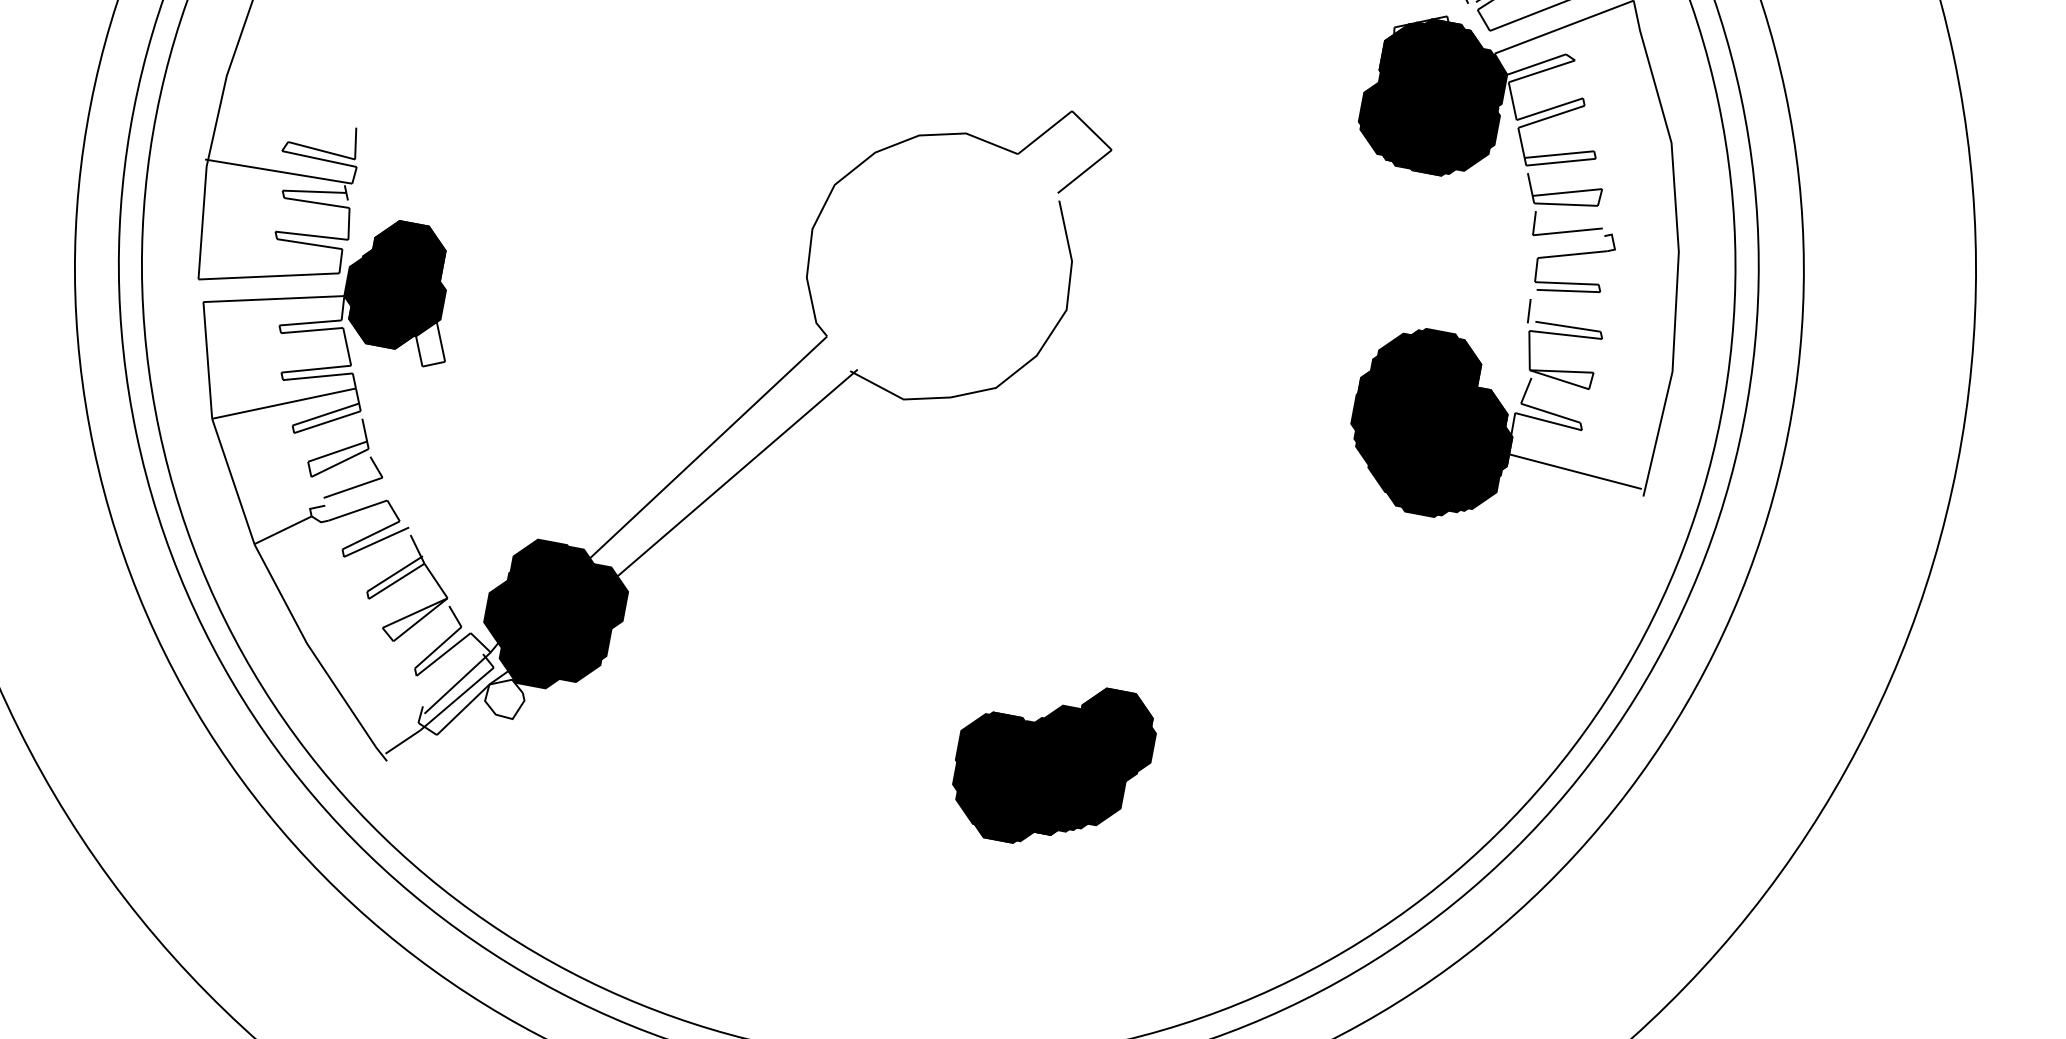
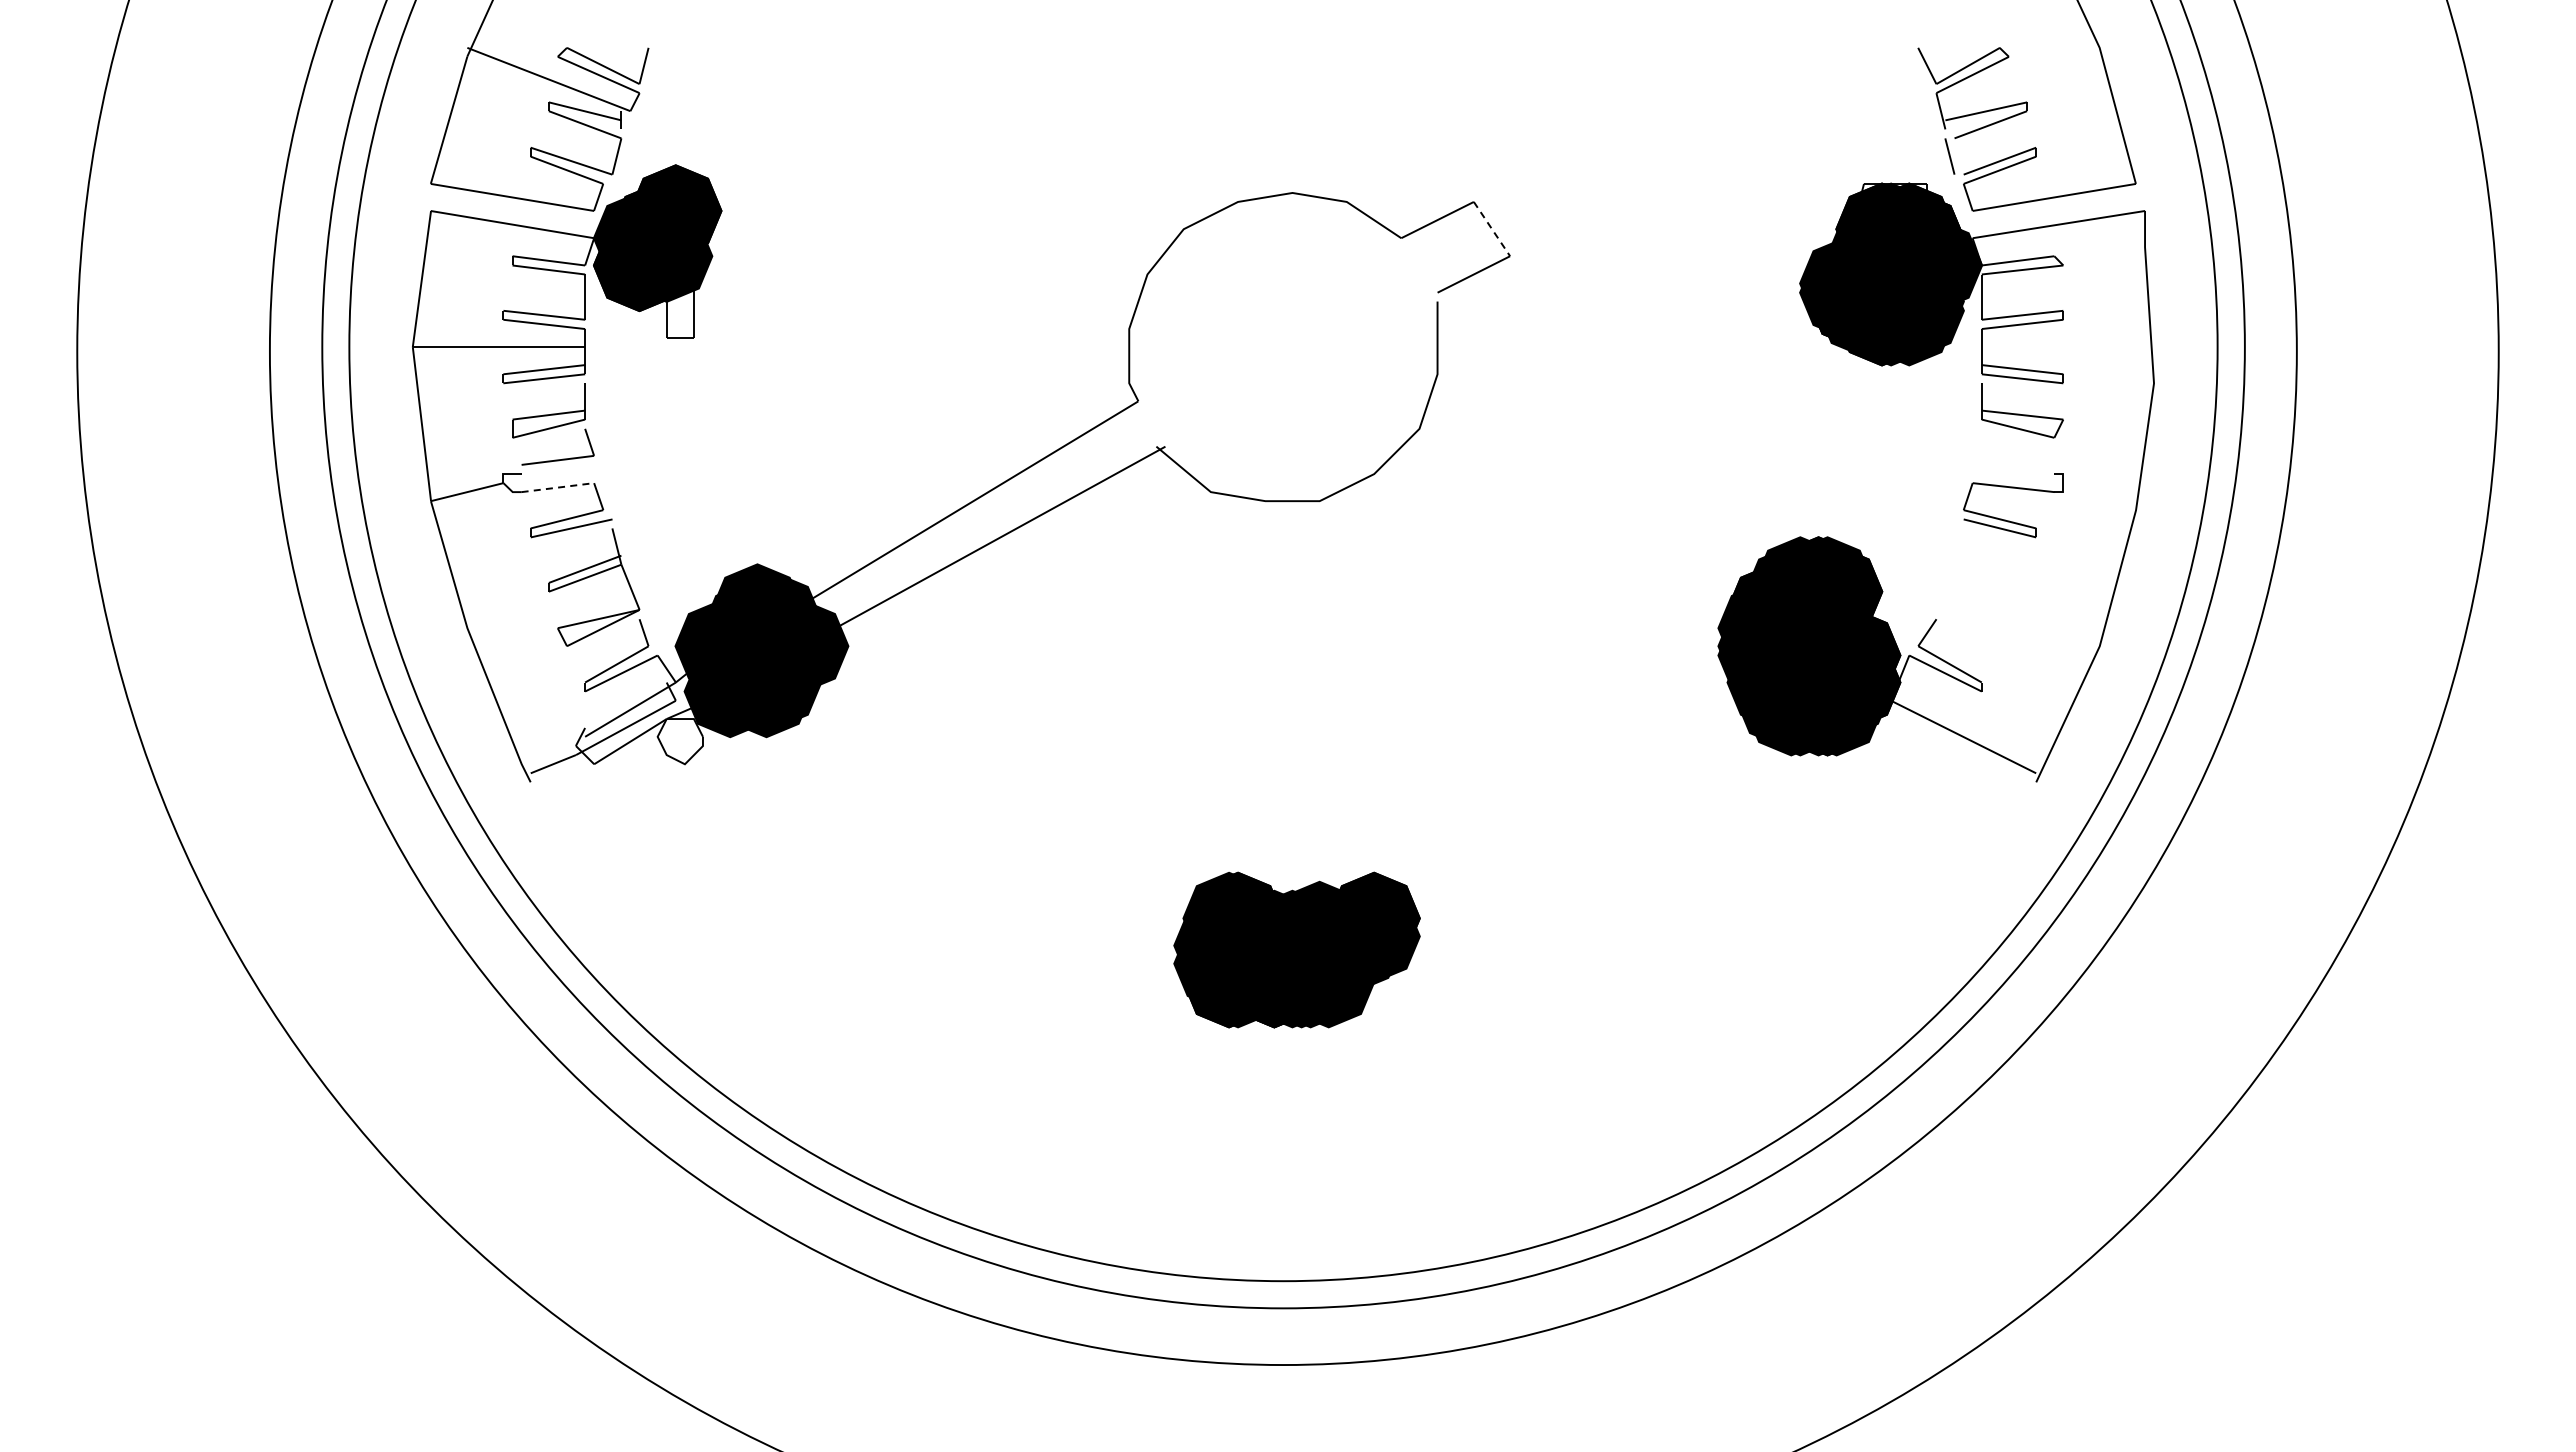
line: (1091, 131) -> (1491, 229), solid -> dashed
part: (1563, 231) -> (2008, 458), removed
part: (1563, 335) -> (1983, 578), removed
line: (357, 510) -> (557, 487), solid -> dashed

